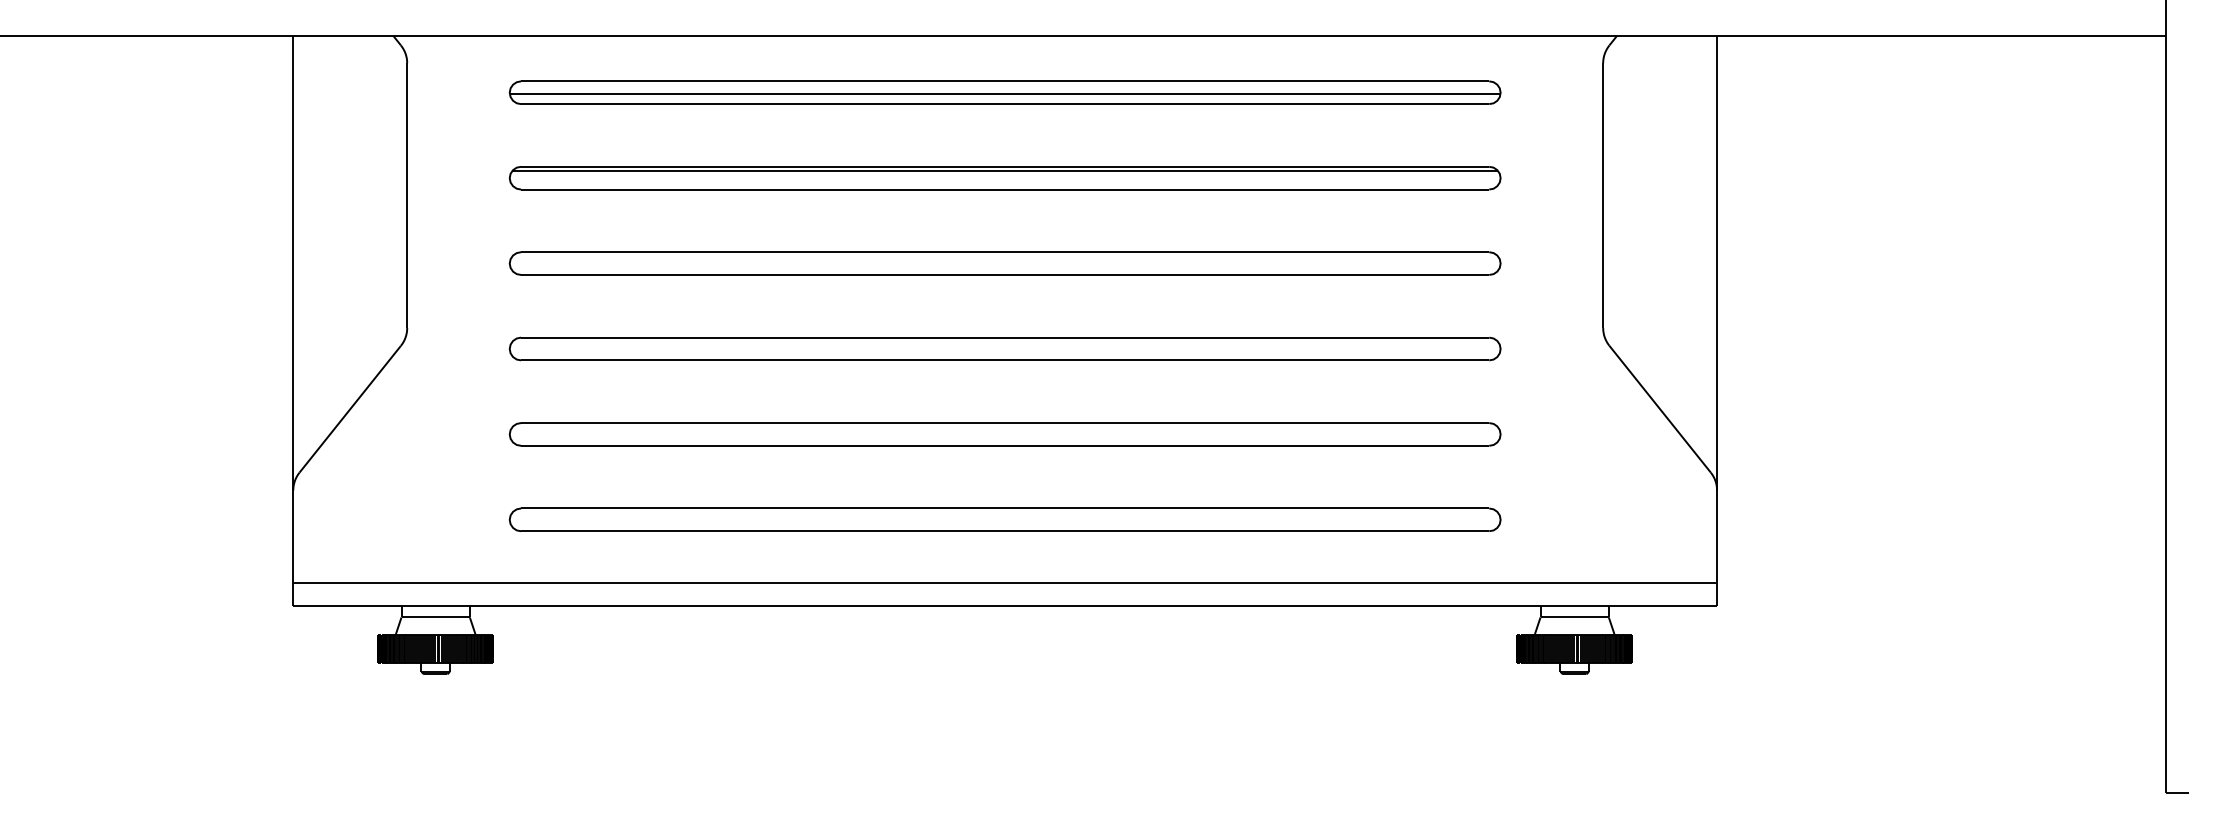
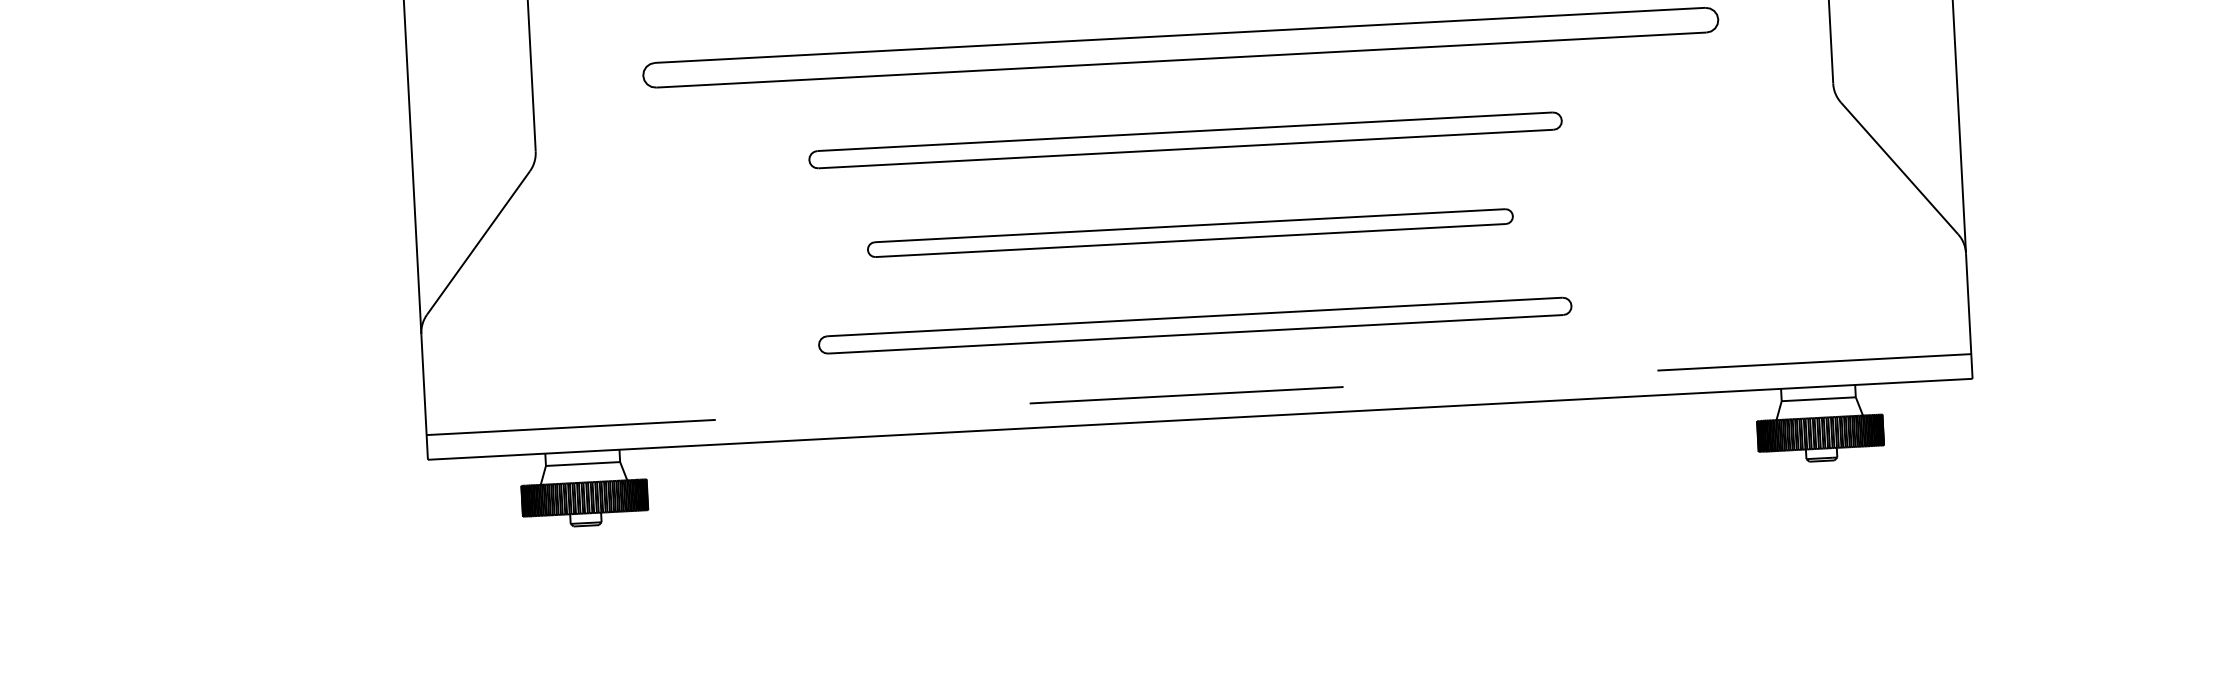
part: (1004, 348) -> (1184, 139), size x0.7
part: (1004, 434) -> (1189, 233), size x0.6
part: (1004, 519) -> (1194, 325), size x0.7
line: (1005, 583) -> (1199, 394), solid -> dashed

